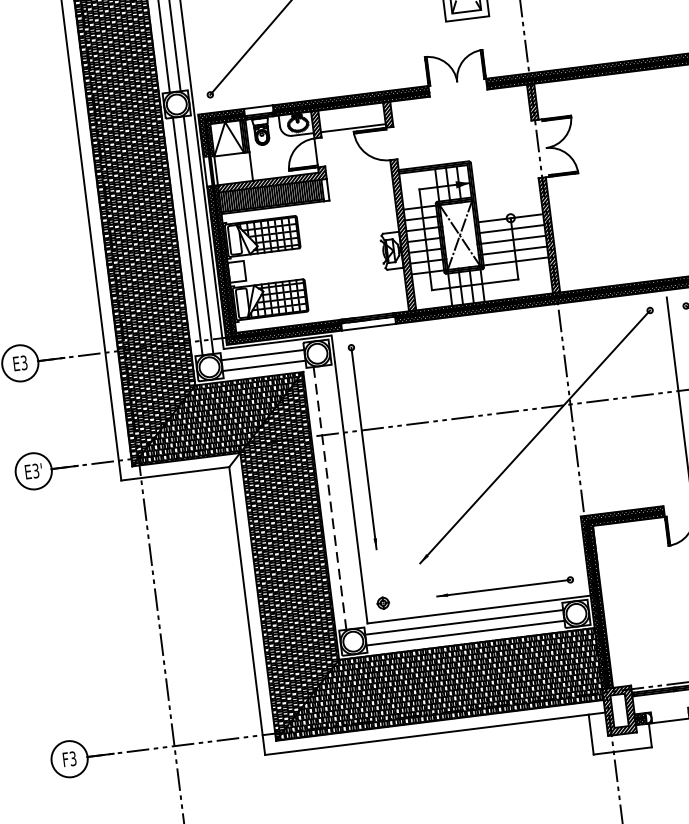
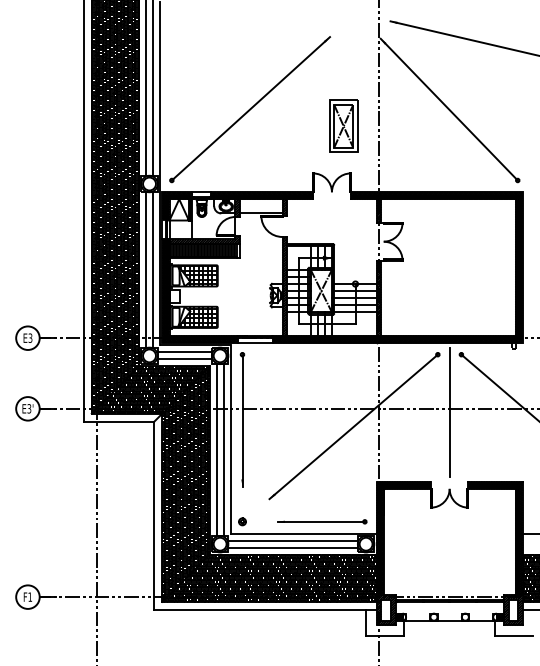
line: (340, 496) -> (223, 449), added
line: (329, 499) -> (216, 450), dashed -> solid
text: (73, 757) -> (30, 596), F3 -> F1

